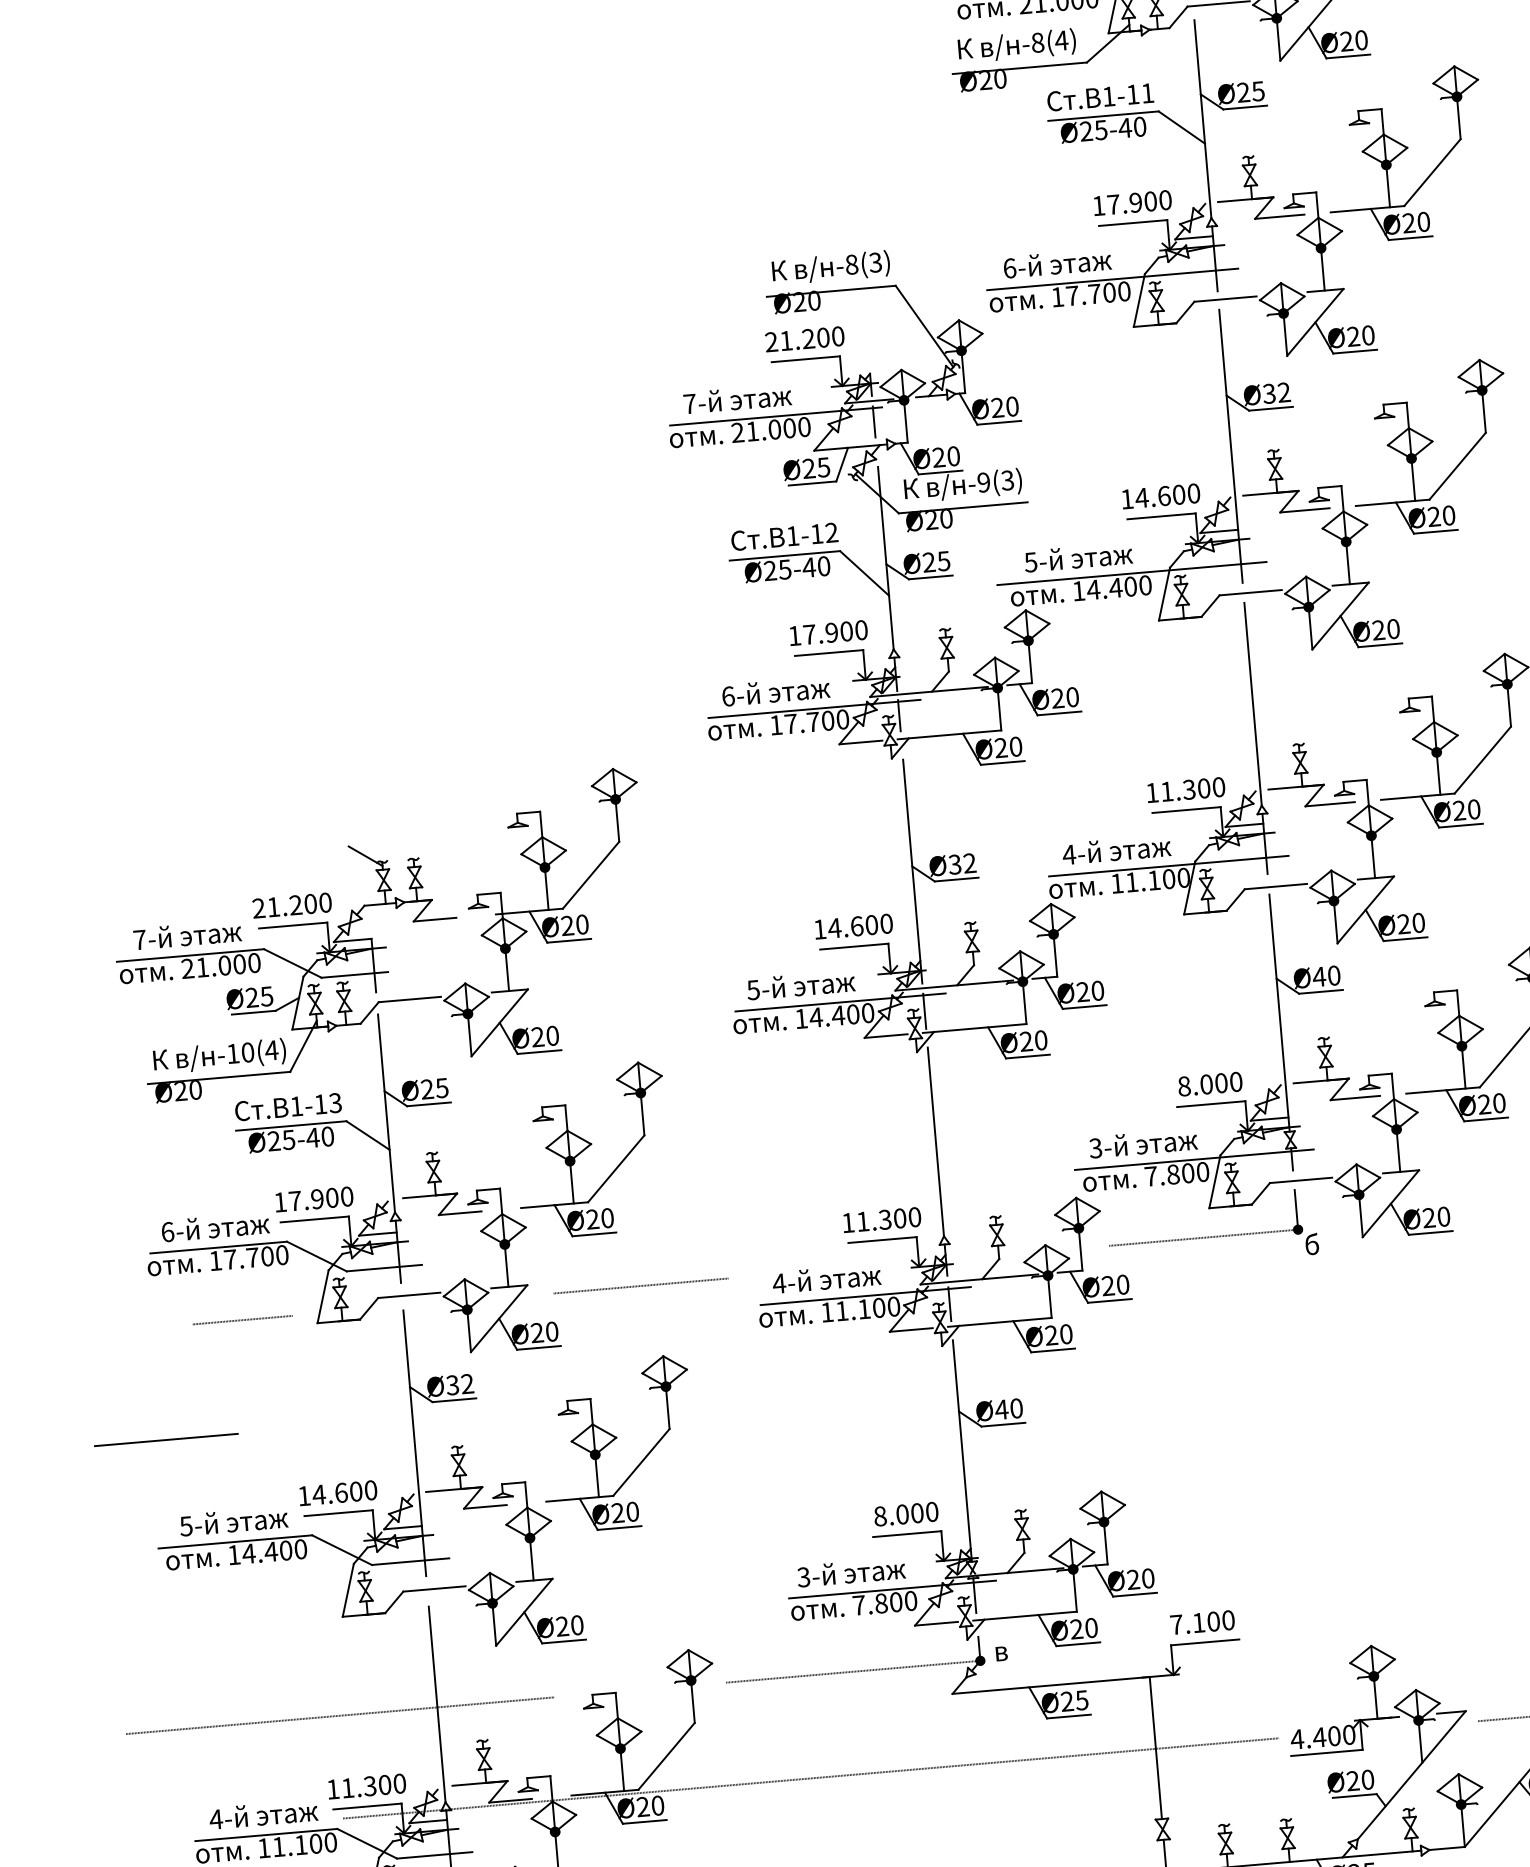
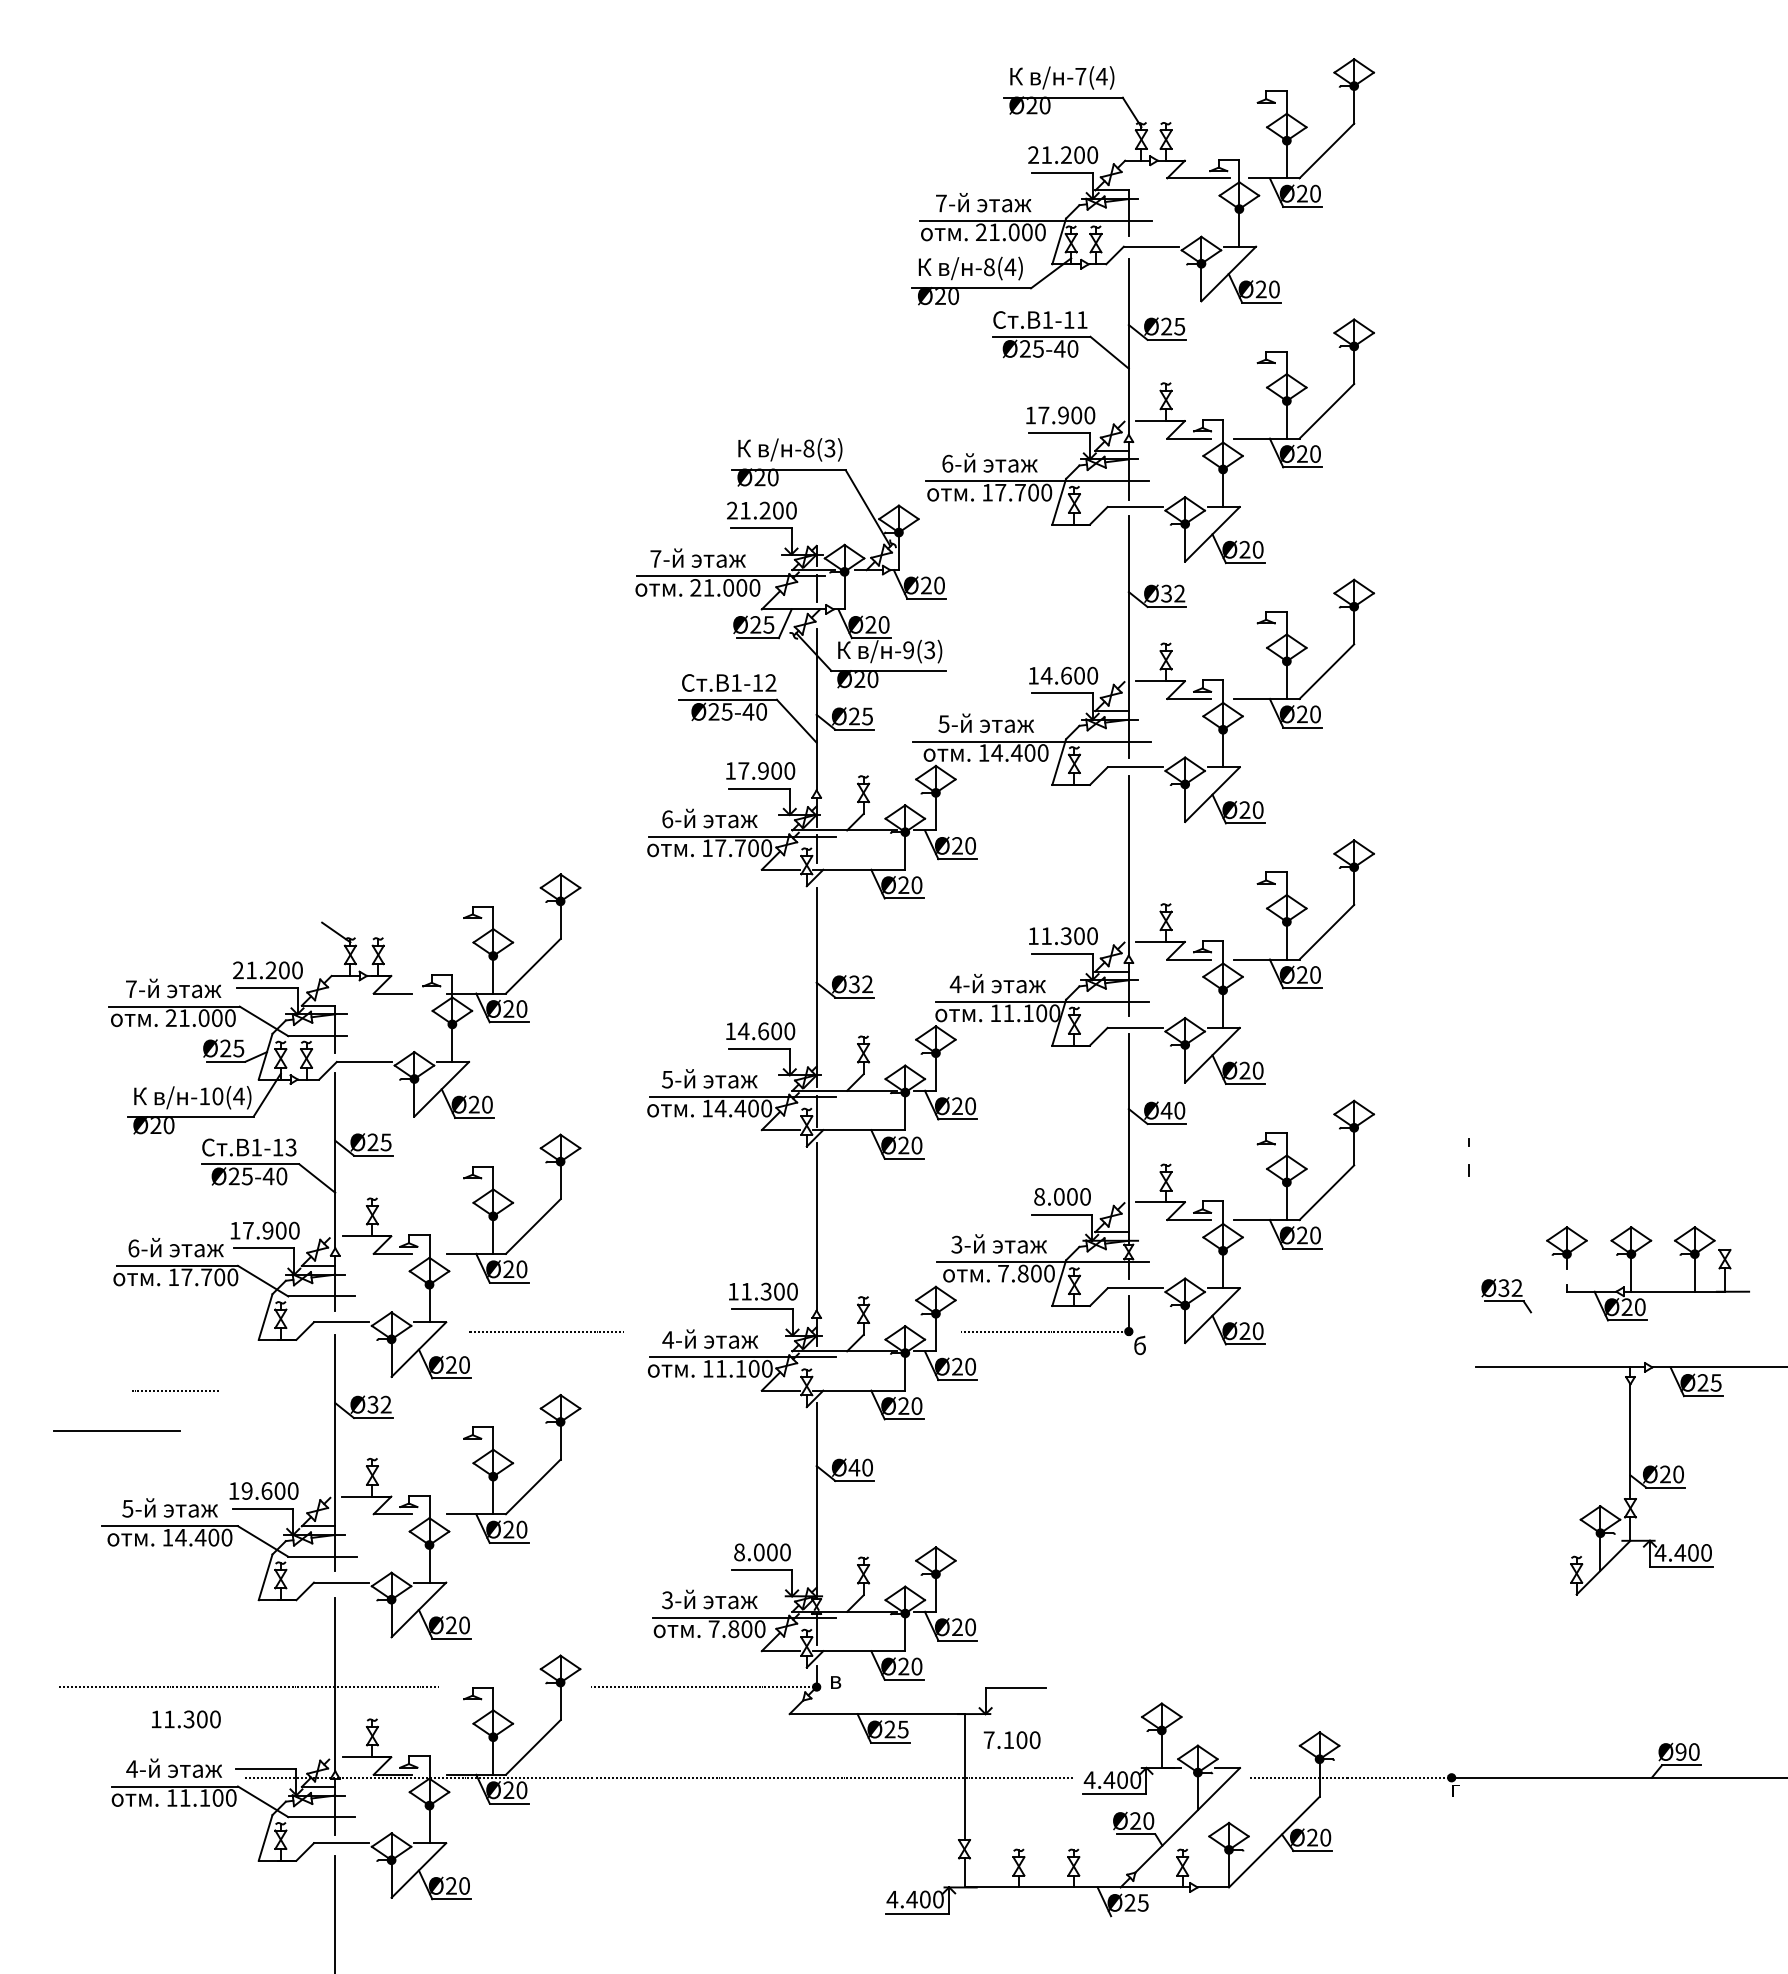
line: (949, 1303) -> (816, 1370), removed
line: (240, 1320) -> (174, 1390), moved
text: (319, 1494) -> (247, 1490), 14.600 -> 19.600
text: (1201, 1623) -> (1011, 1740), moved
text: (367, 1786) -> (186, 1719), moved

